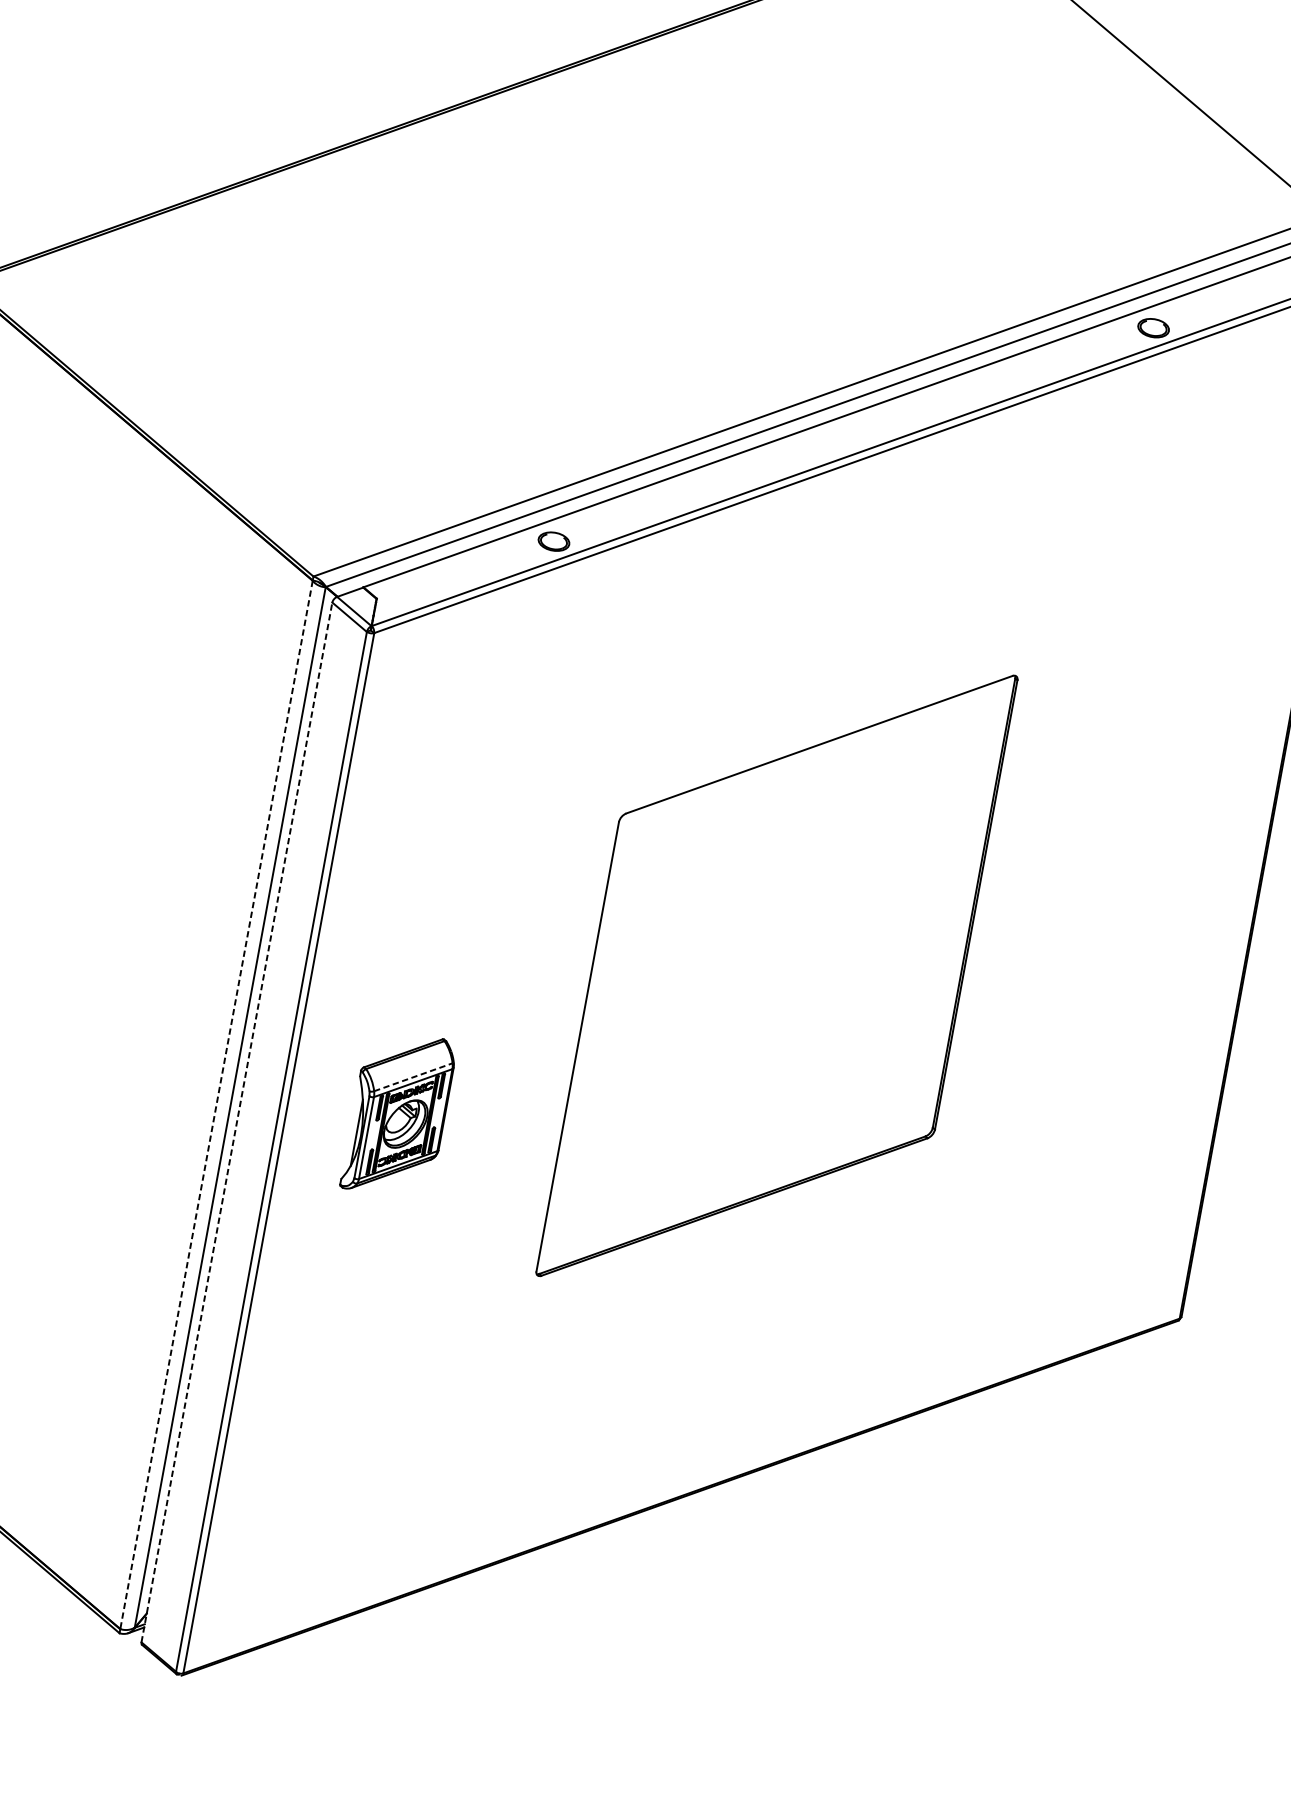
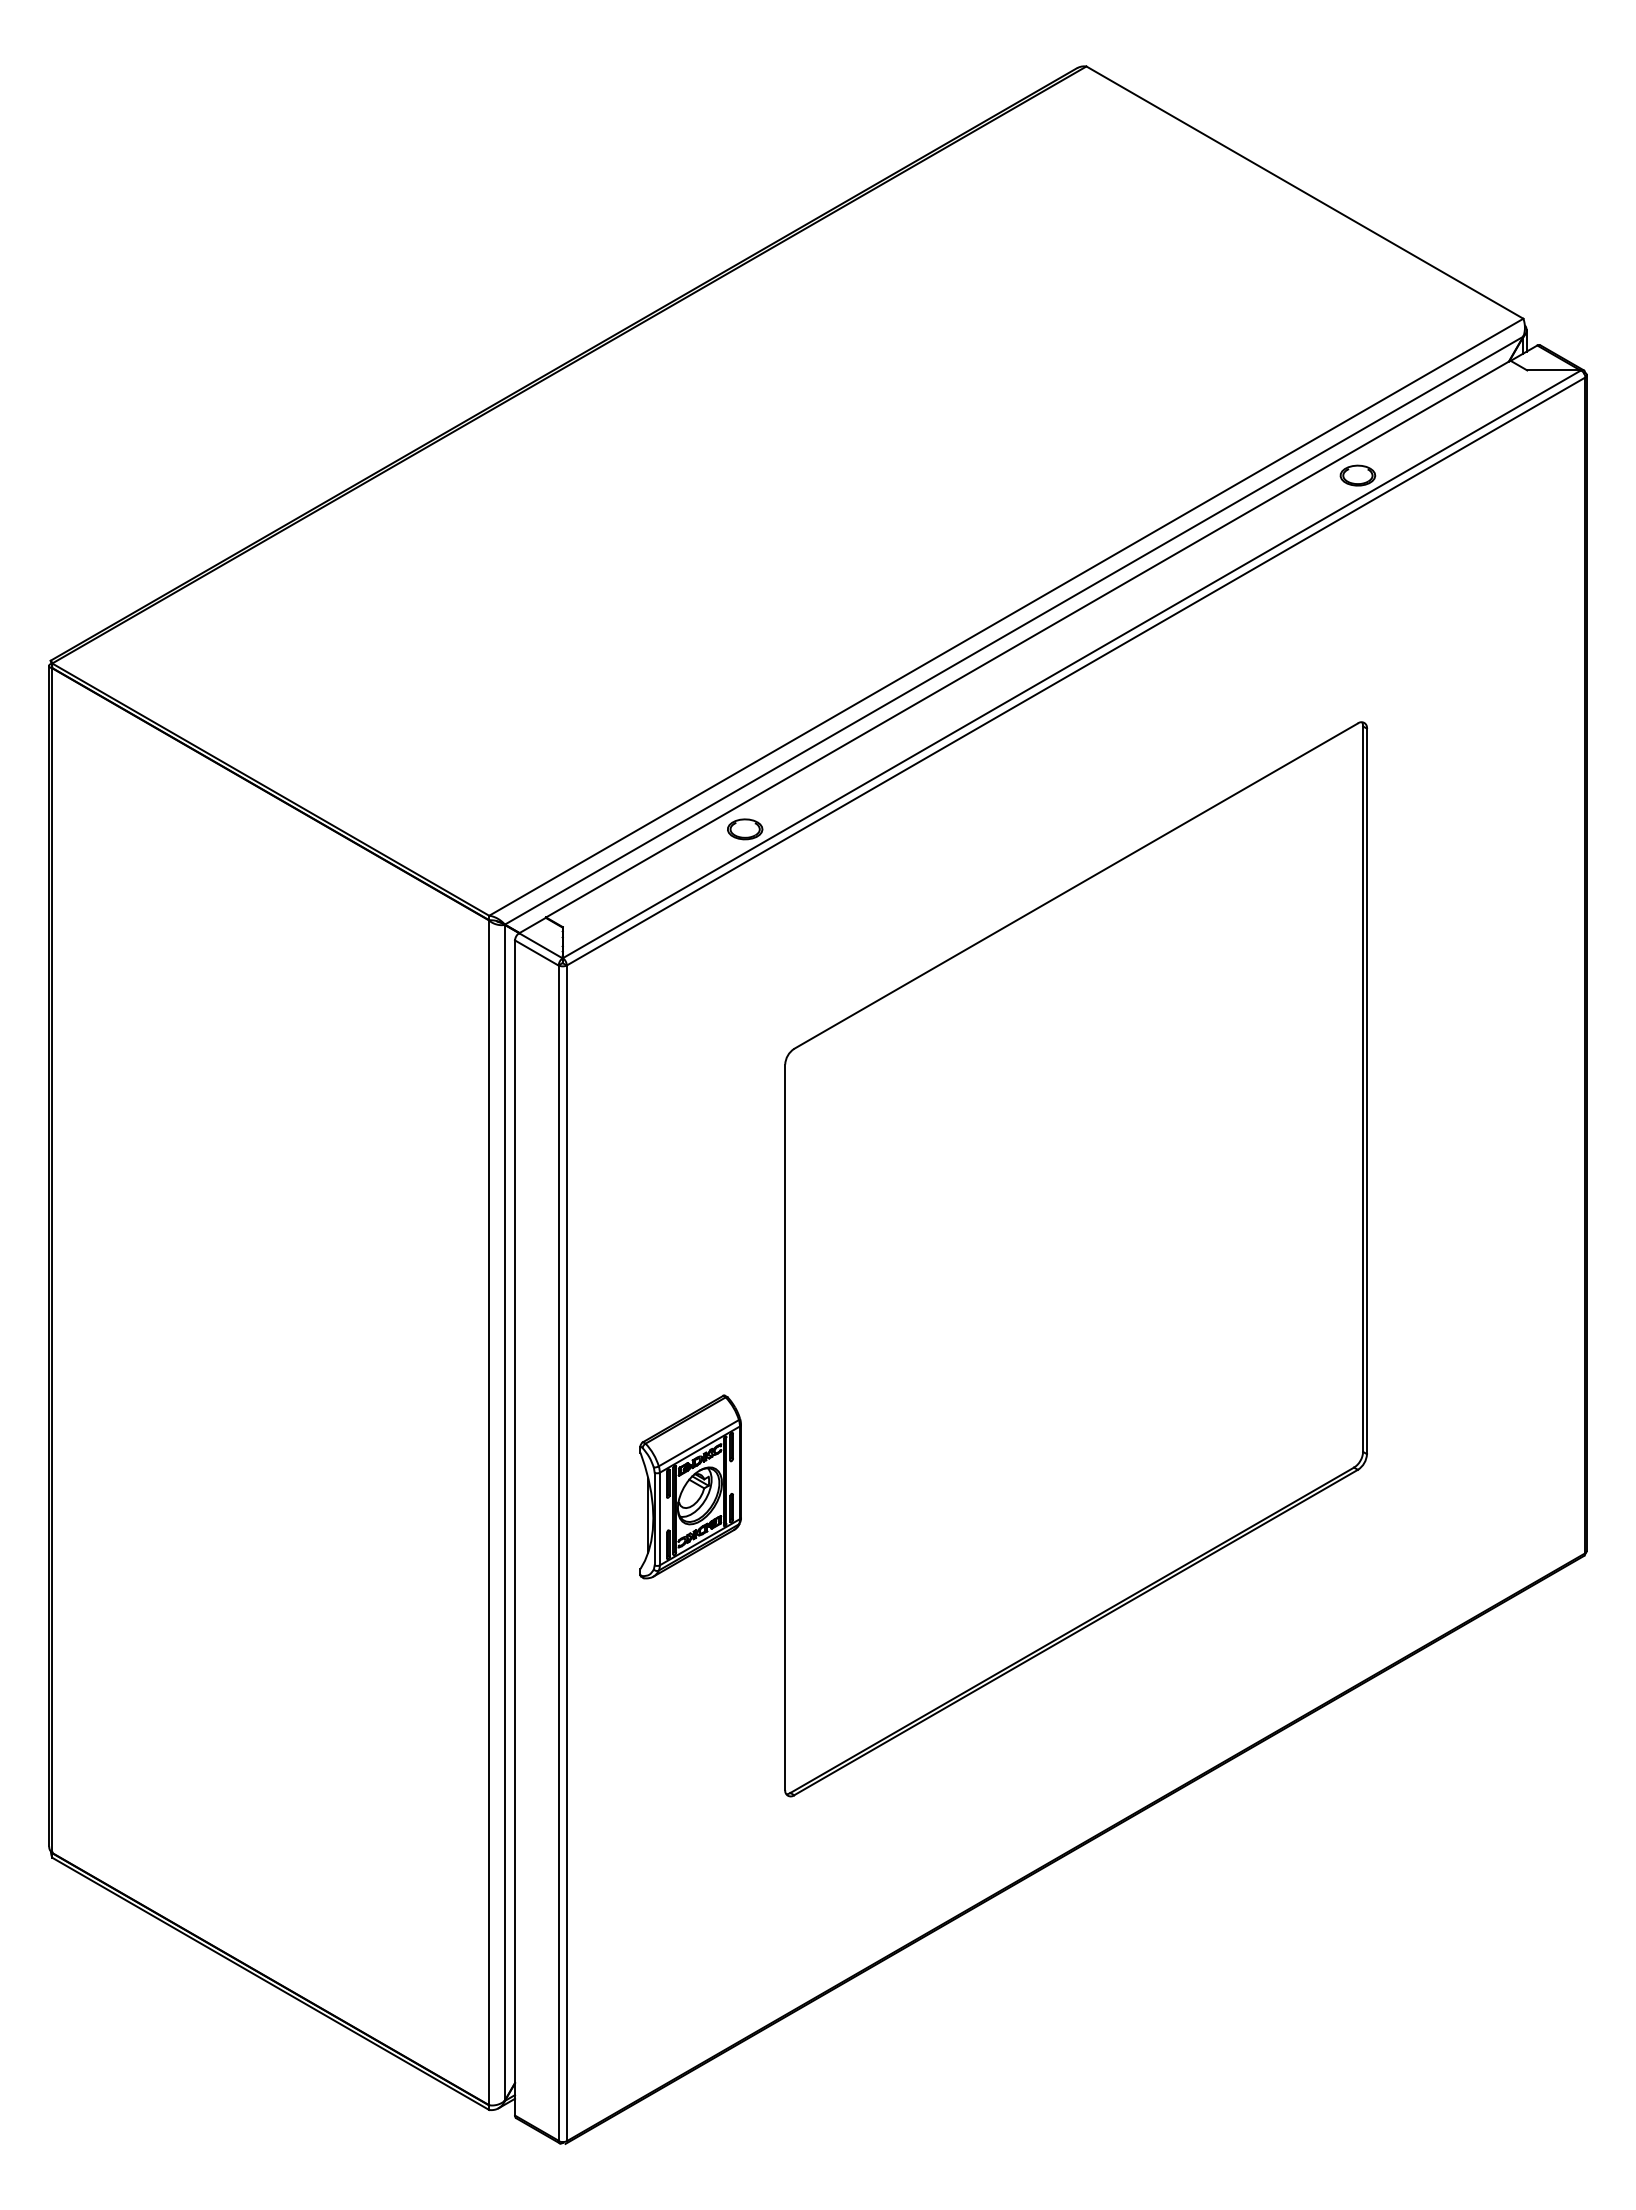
part: (776, 975) -> (1075, 1259), size x1.43
line: (414, 1076) -> (699, 1442), dashed -> solid
line: (216, 1105) -> (489, 1513), dashed -> solid
line: (237, 1122) -> (515, 1528), dashed -> solid

